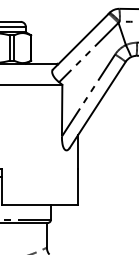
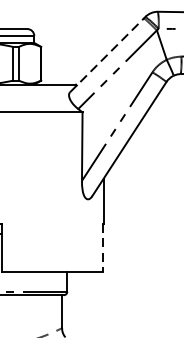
line: (81, 41) -> (107, 55), solid -> dashed
line: (77, 187) -> (102, 248), solid -> dashed

